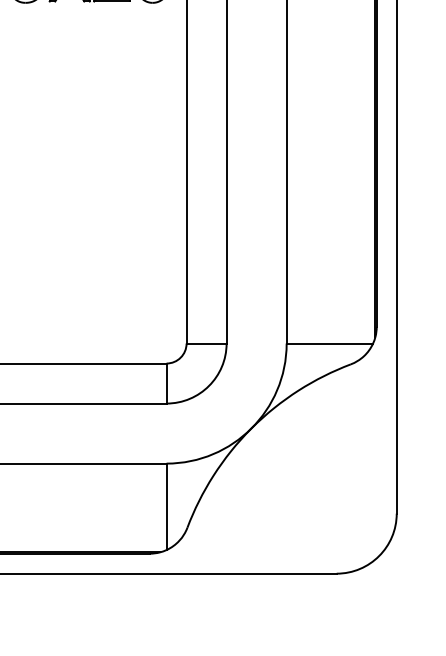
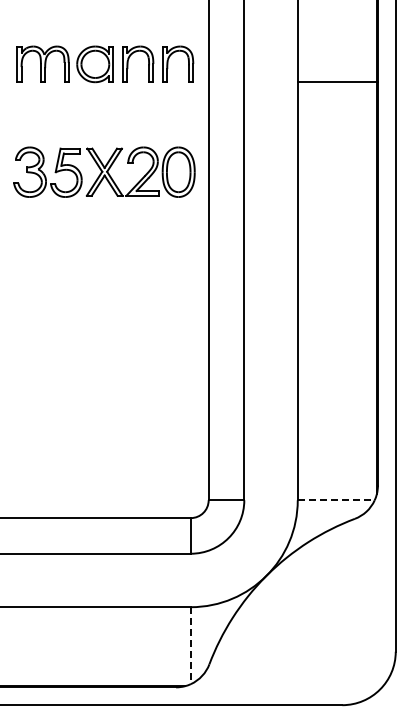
line: (330, 343) -> (336, 500), solid -> dashed
line: (166, 507) -> (190, 646), solid -> dashed

